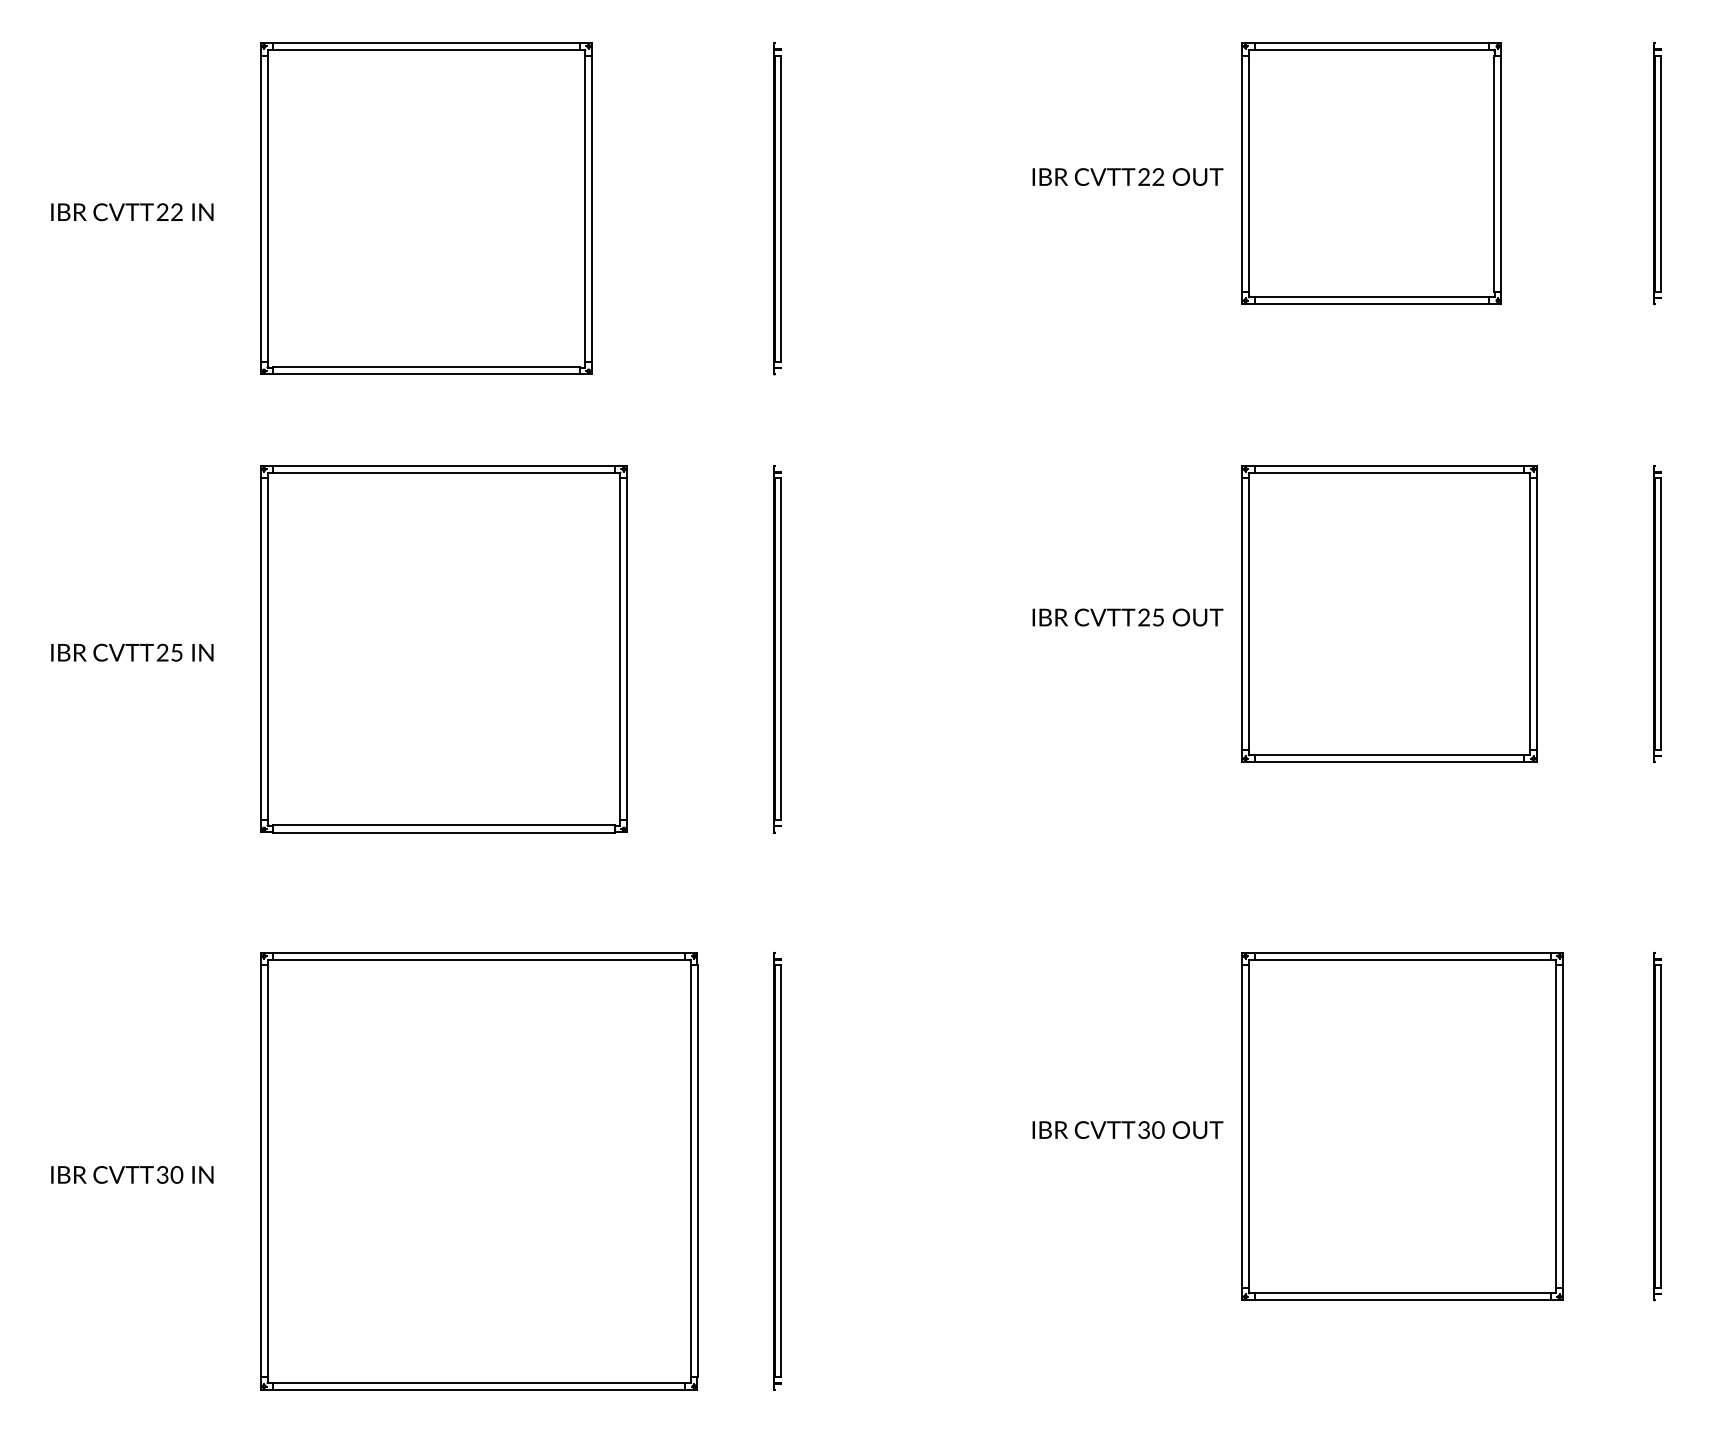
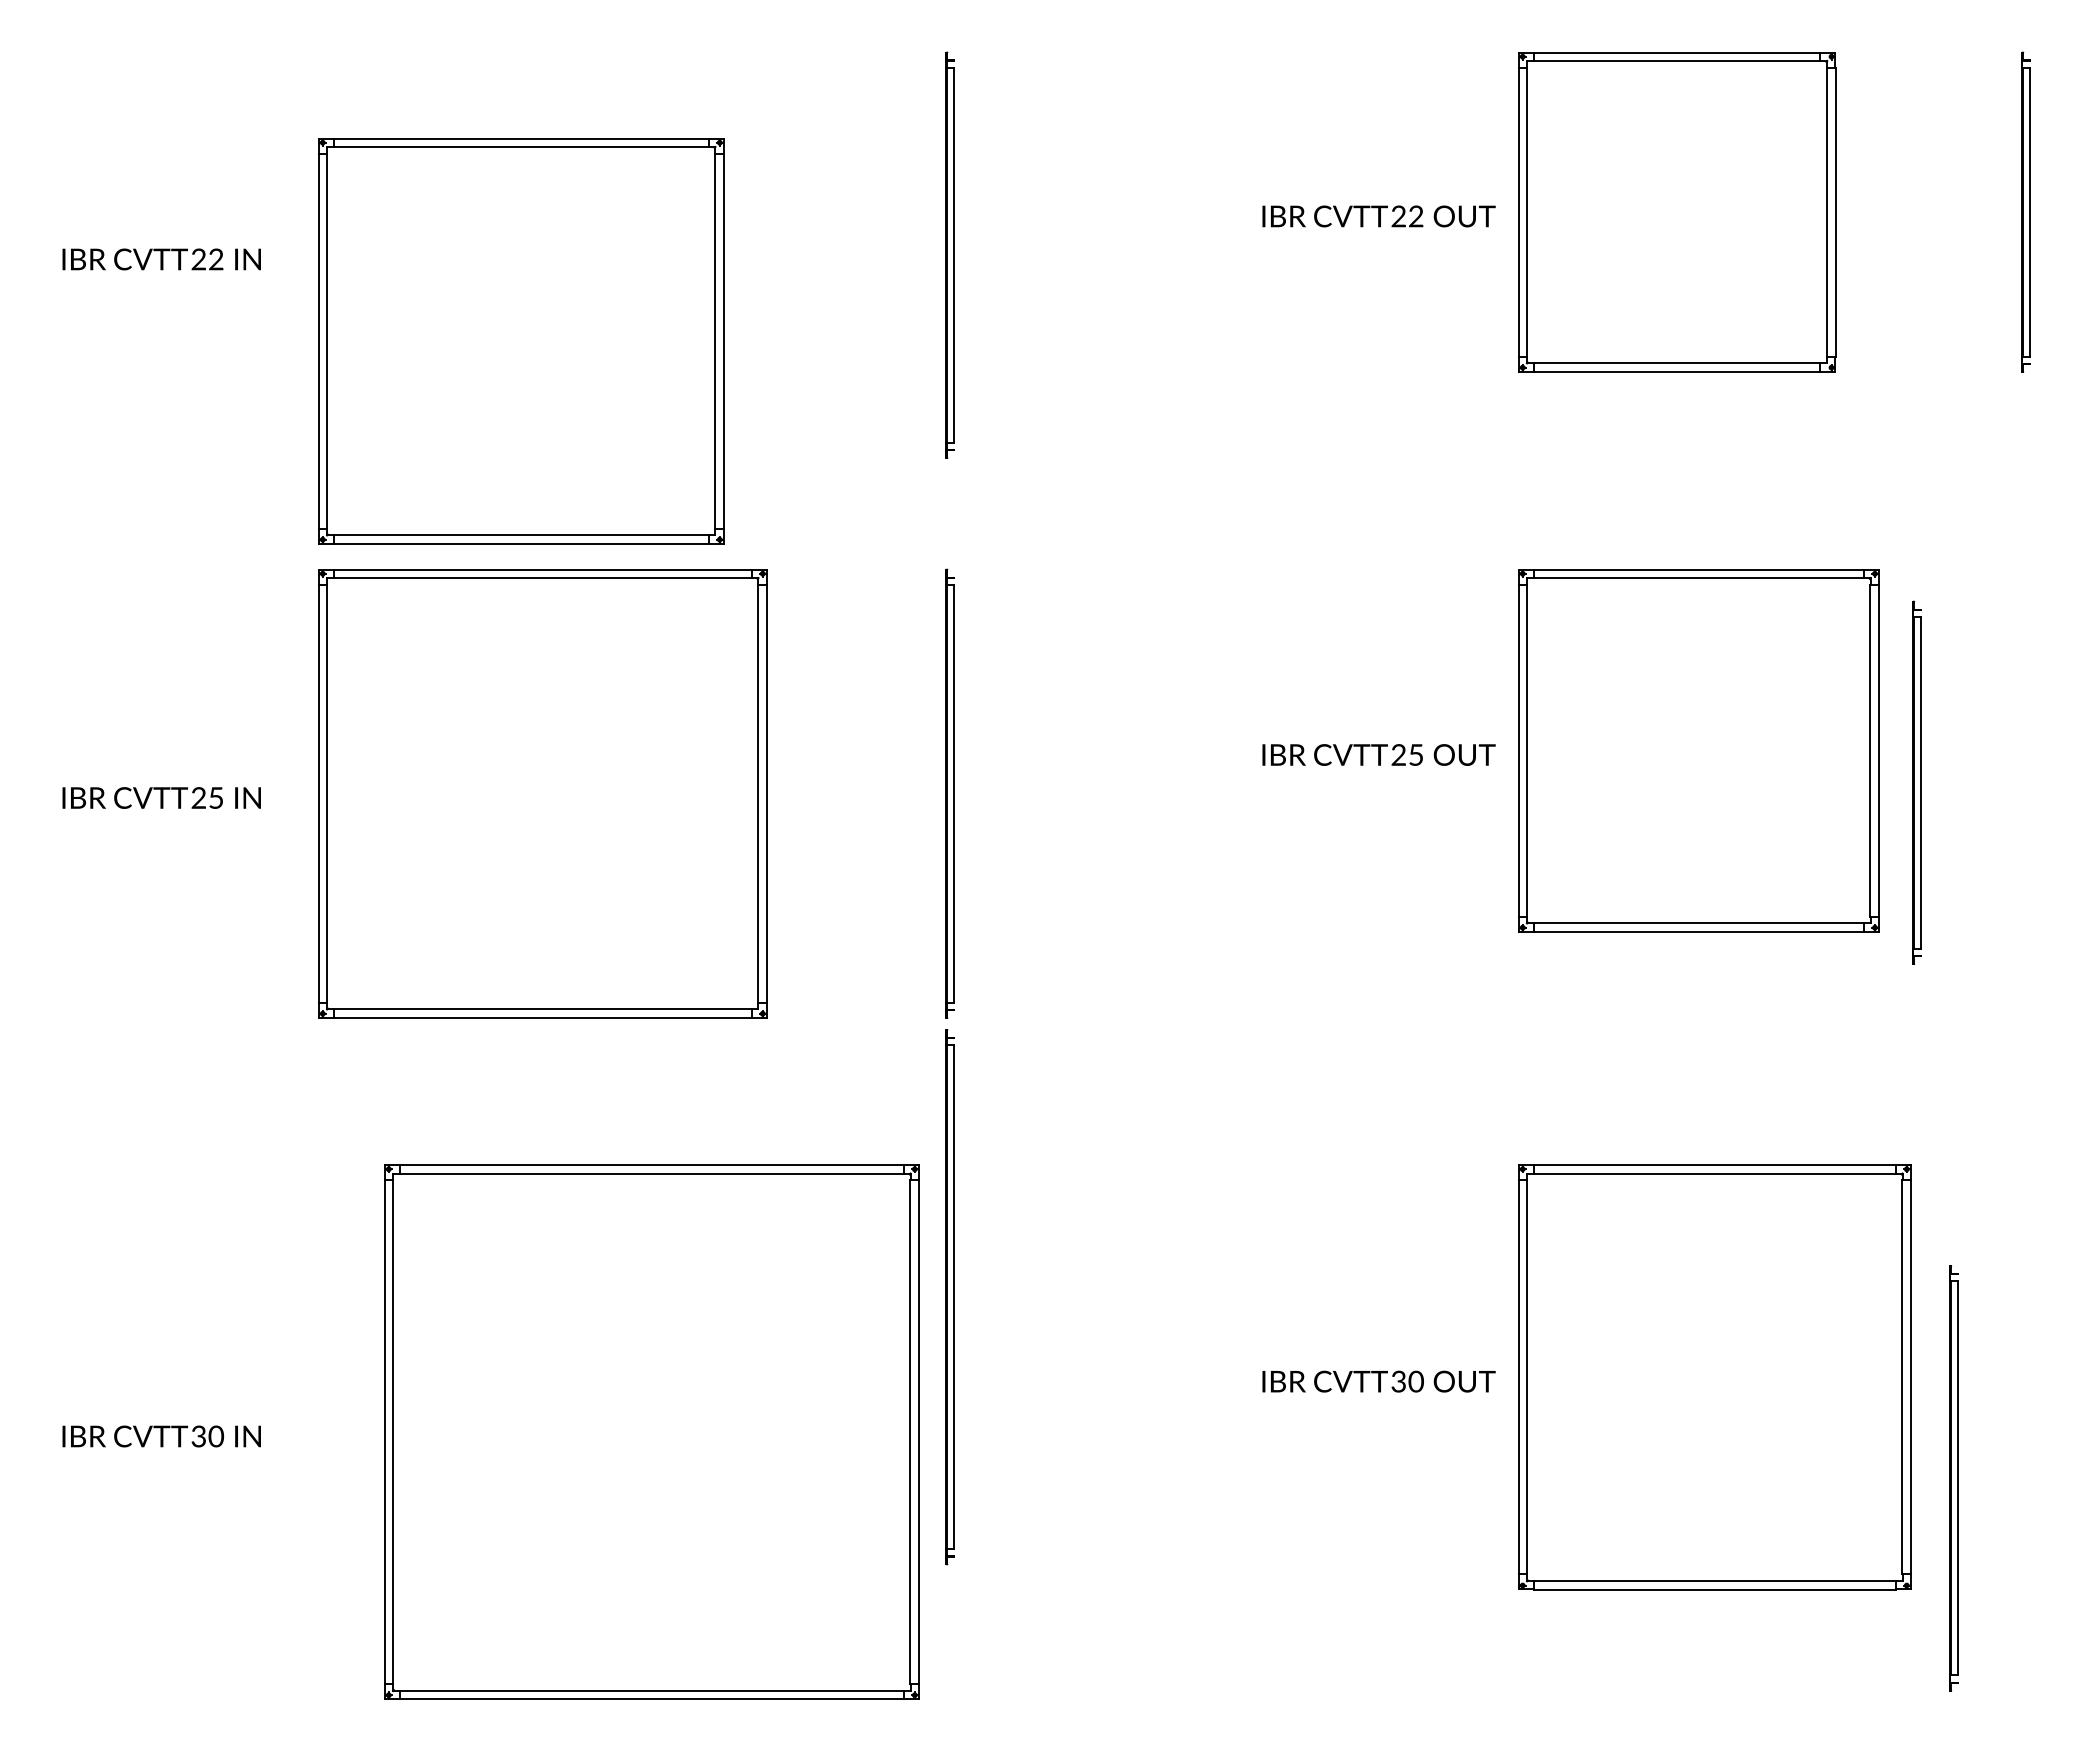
part: (426, 208) -> (521, 341), moved
part: (1656, 613) -> (1916, 782), moved
part: (1656, 1126) -> (1953, 1478), moved
part: (478, 1170) -> (651, 1431), moved
part: (776, 1171) -> (949, 1297), moved

